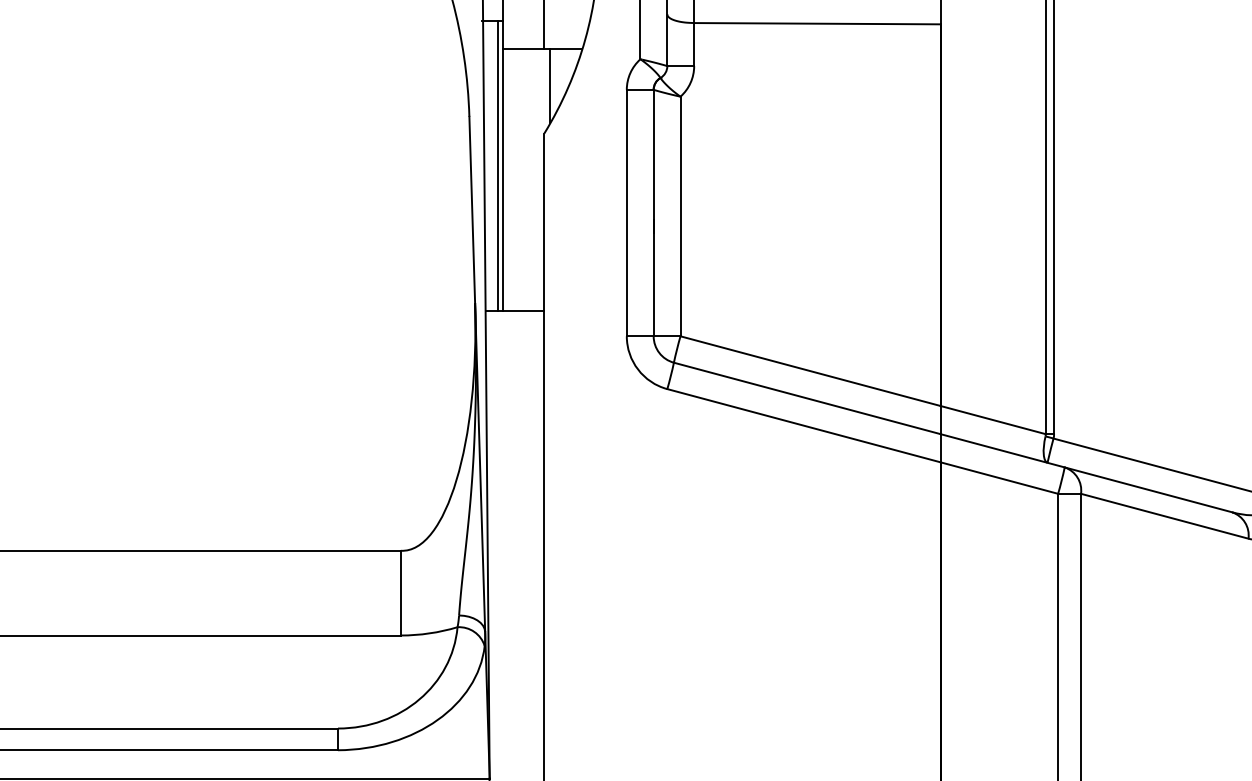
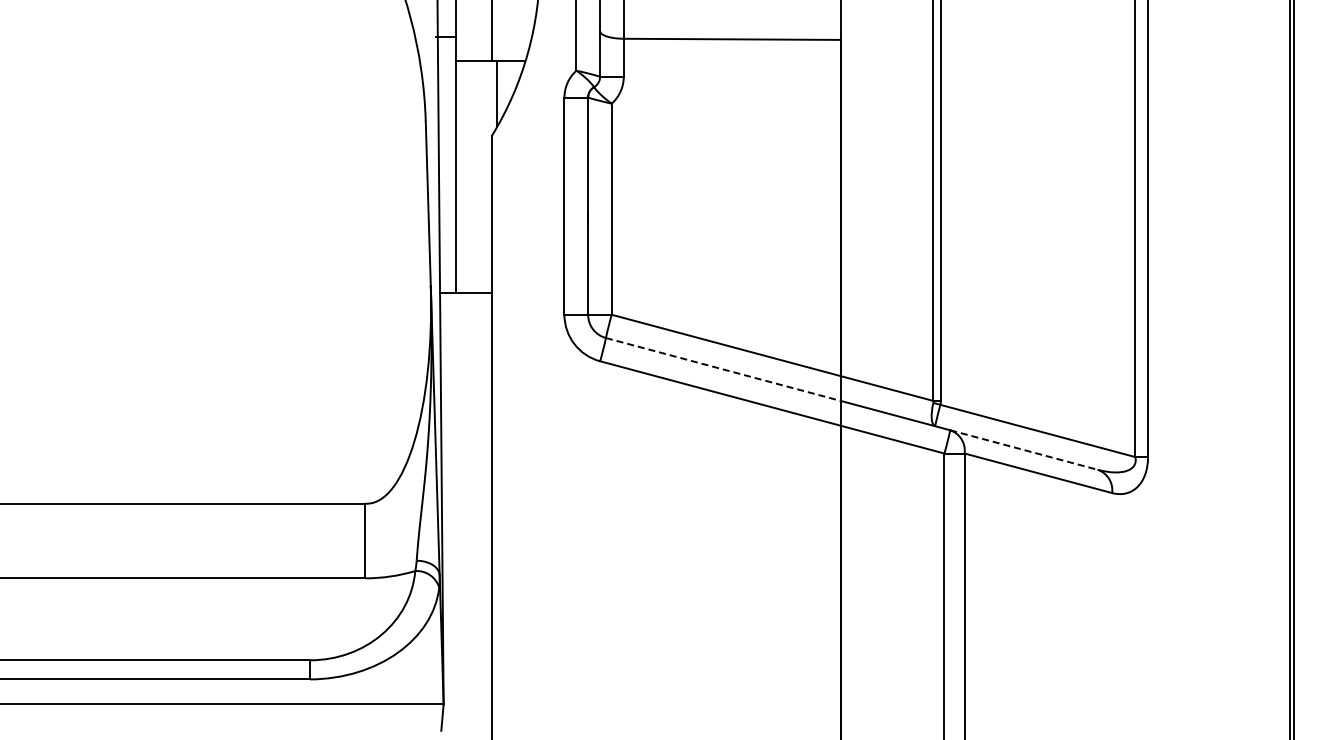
line: (497, 165) -> (450, 164), removed
line: (807, 398) -> (723, 369), solid -> dashed
line: (1149, 490) -> (1024, 450), solid -> dashed

